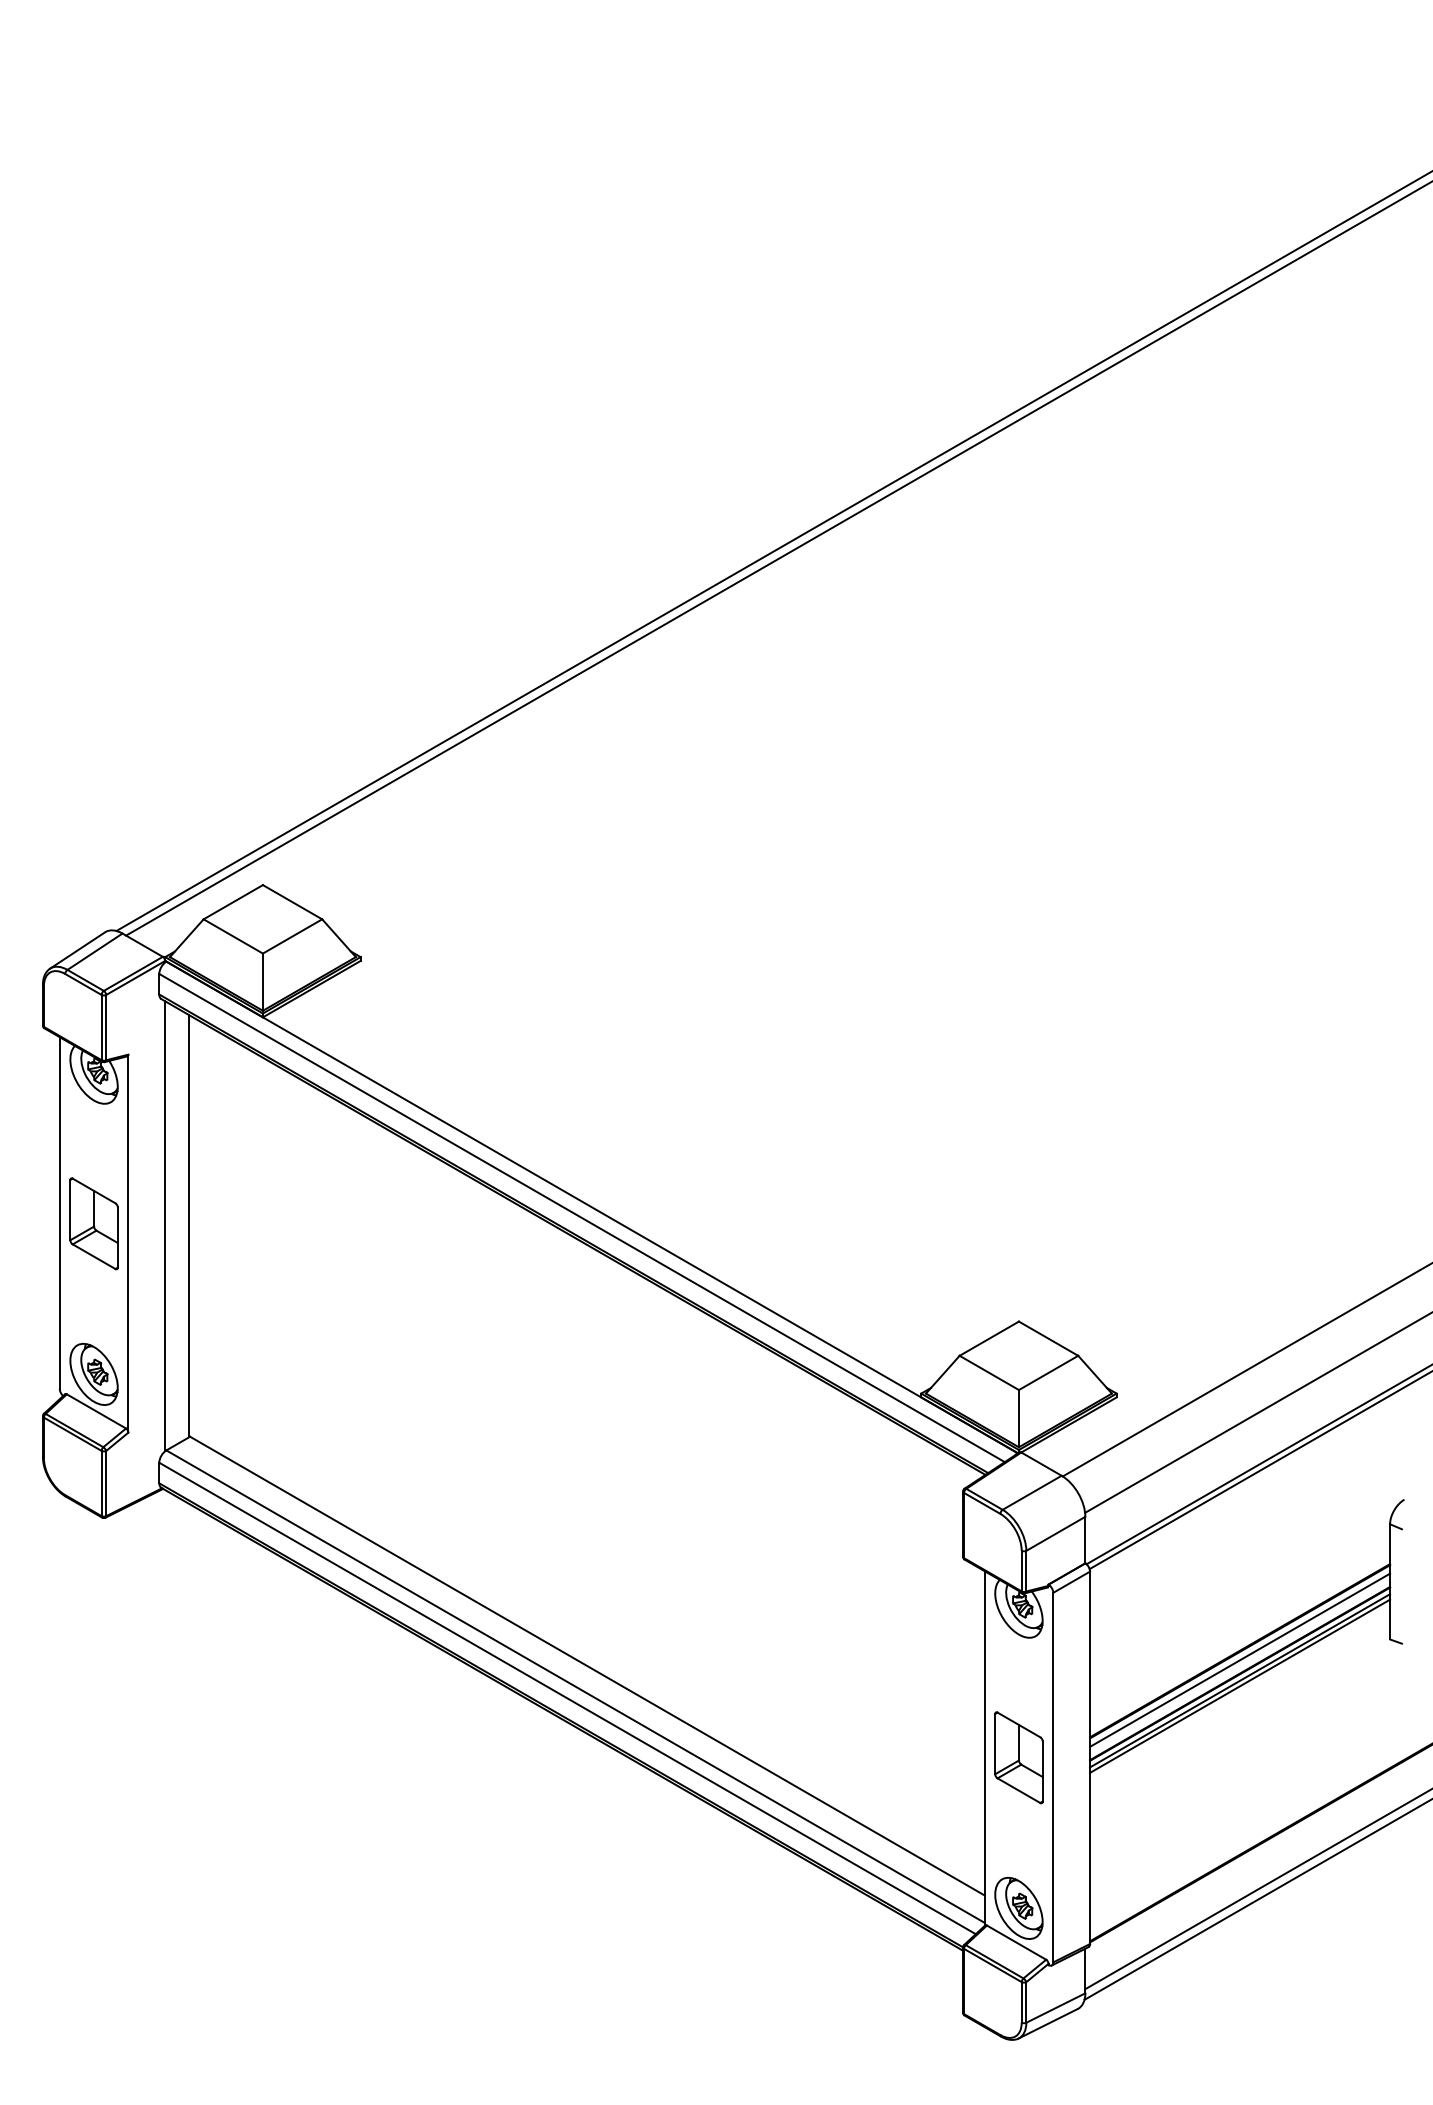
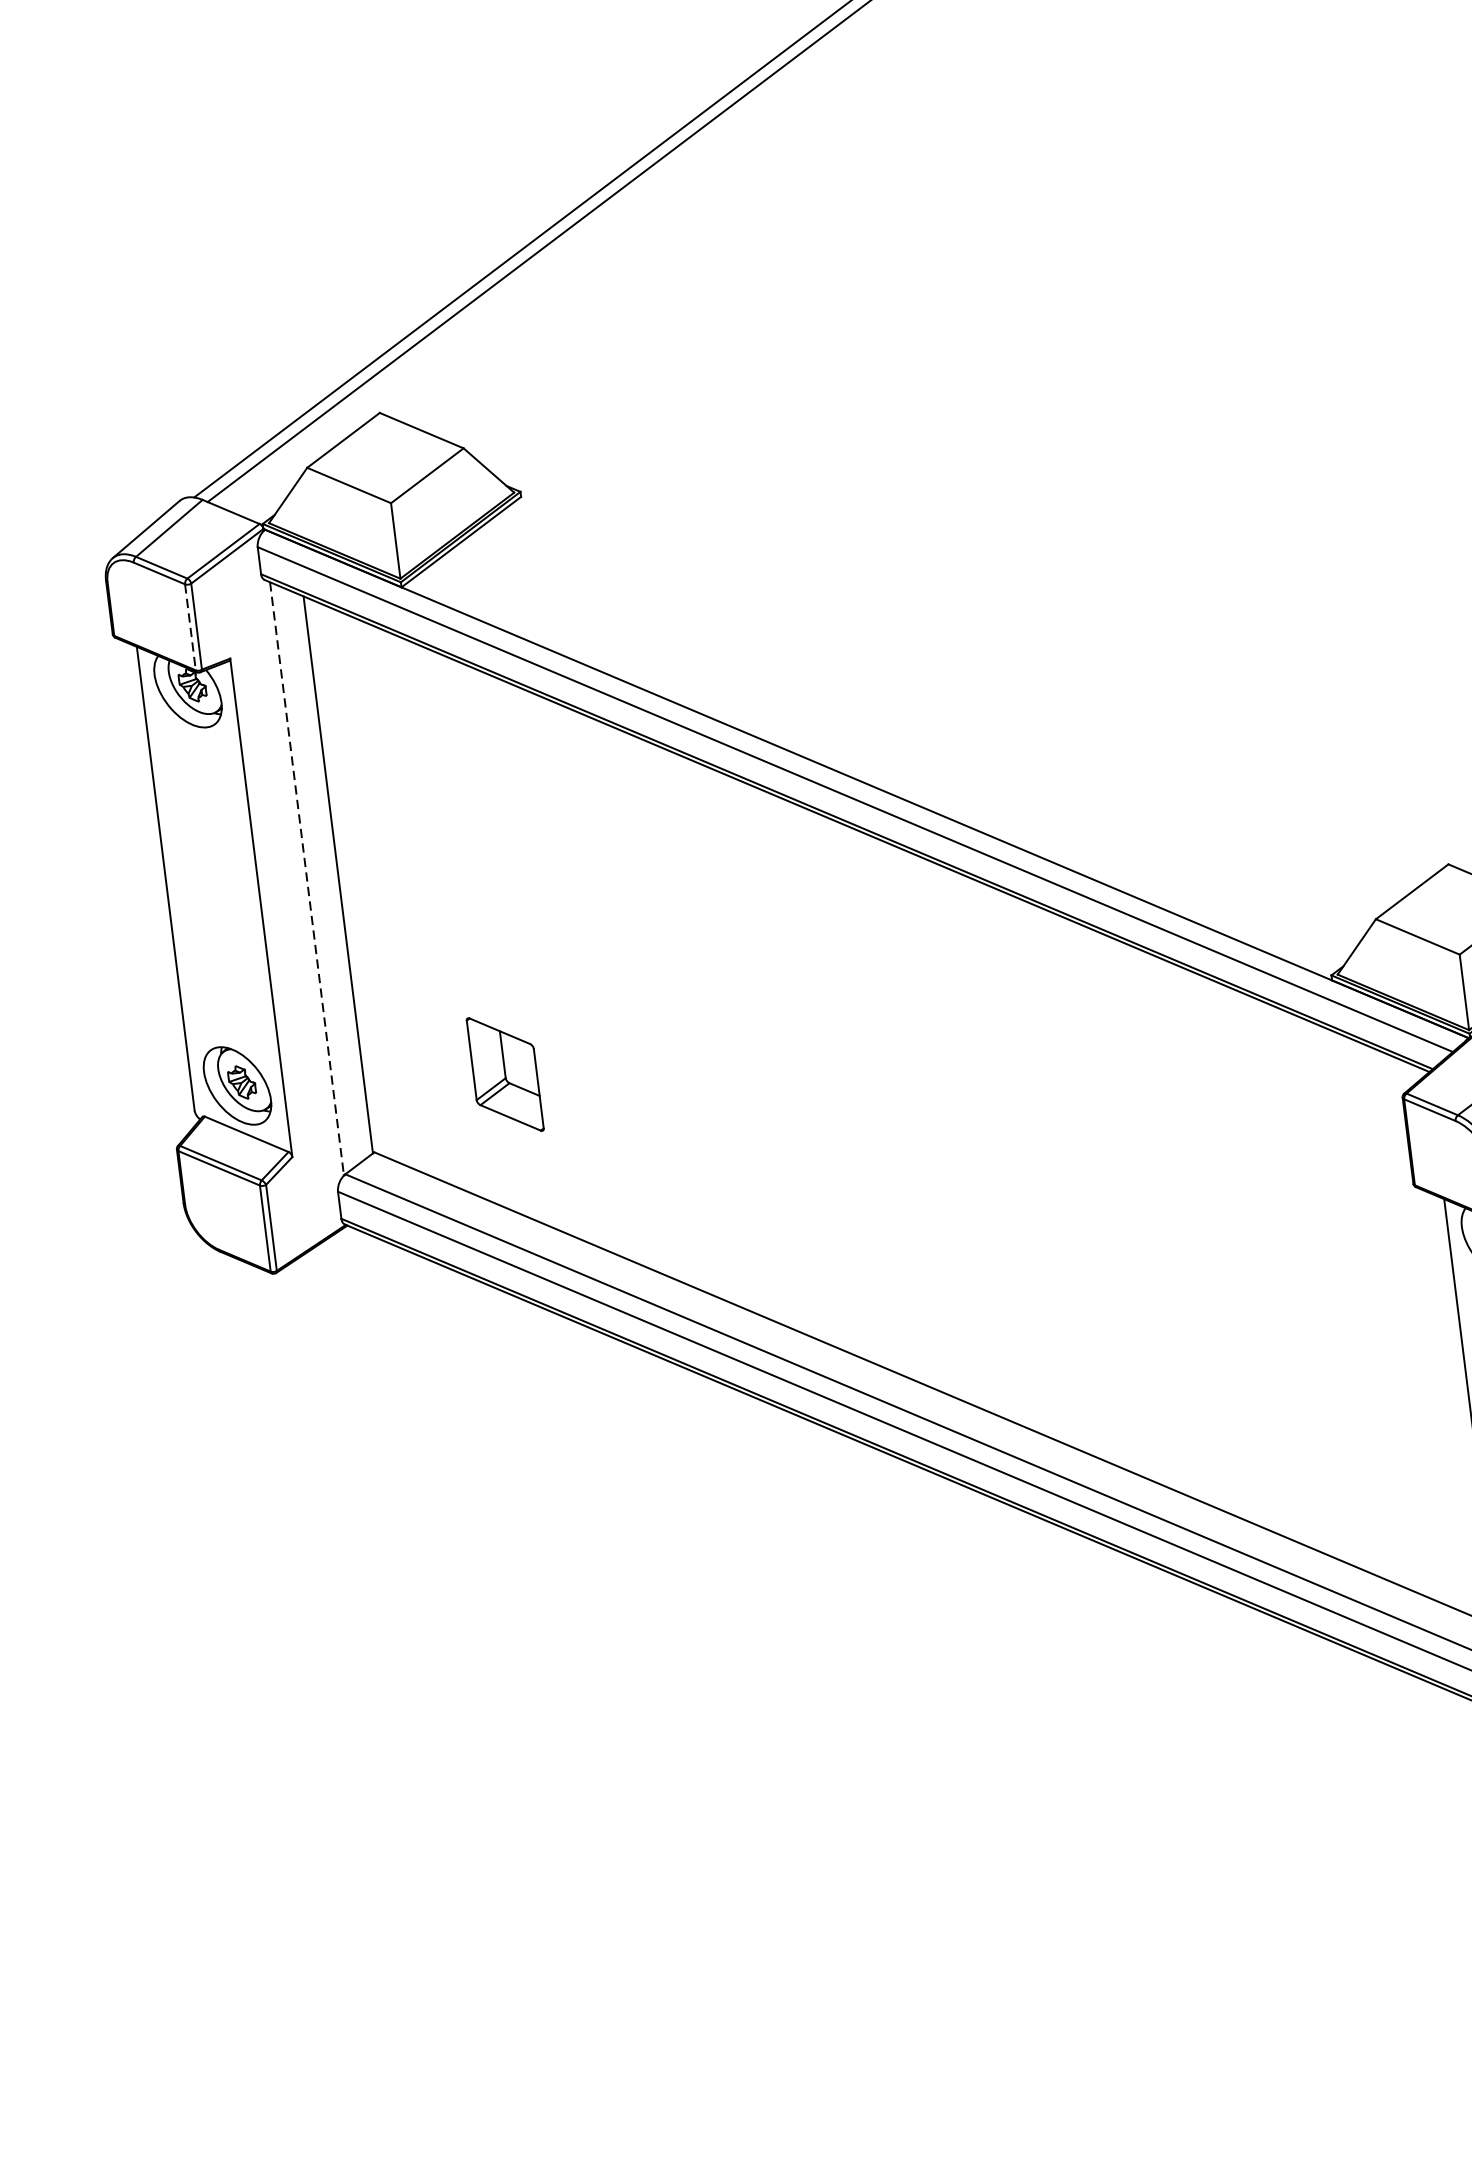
line: (101, 1027) -> (190, 627), solid -> dashed
part: (93, 1223) -> (504, 1074), moved
line: (165, 1226) -> (307, 879), solid -> dashed

